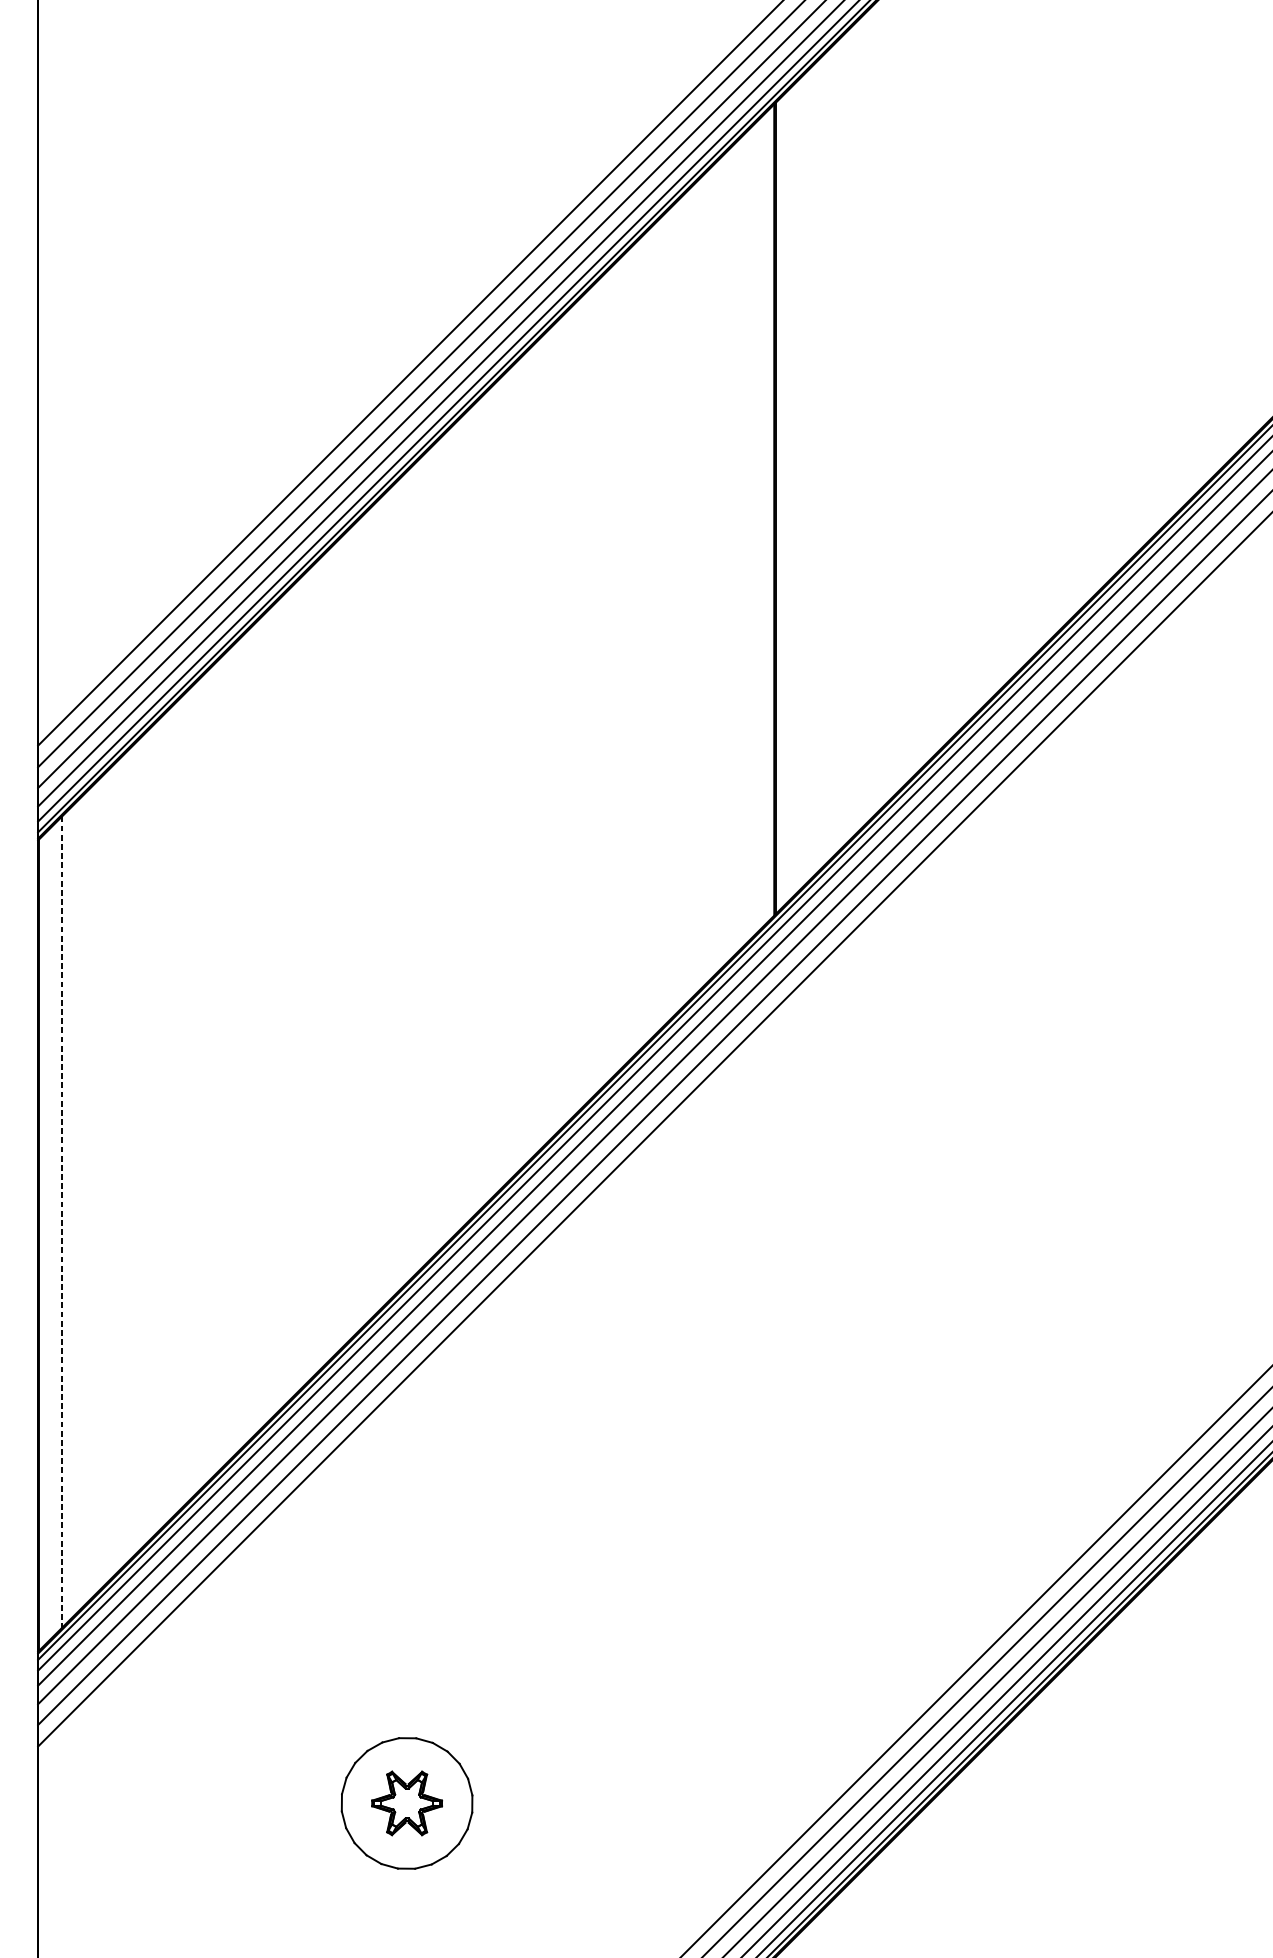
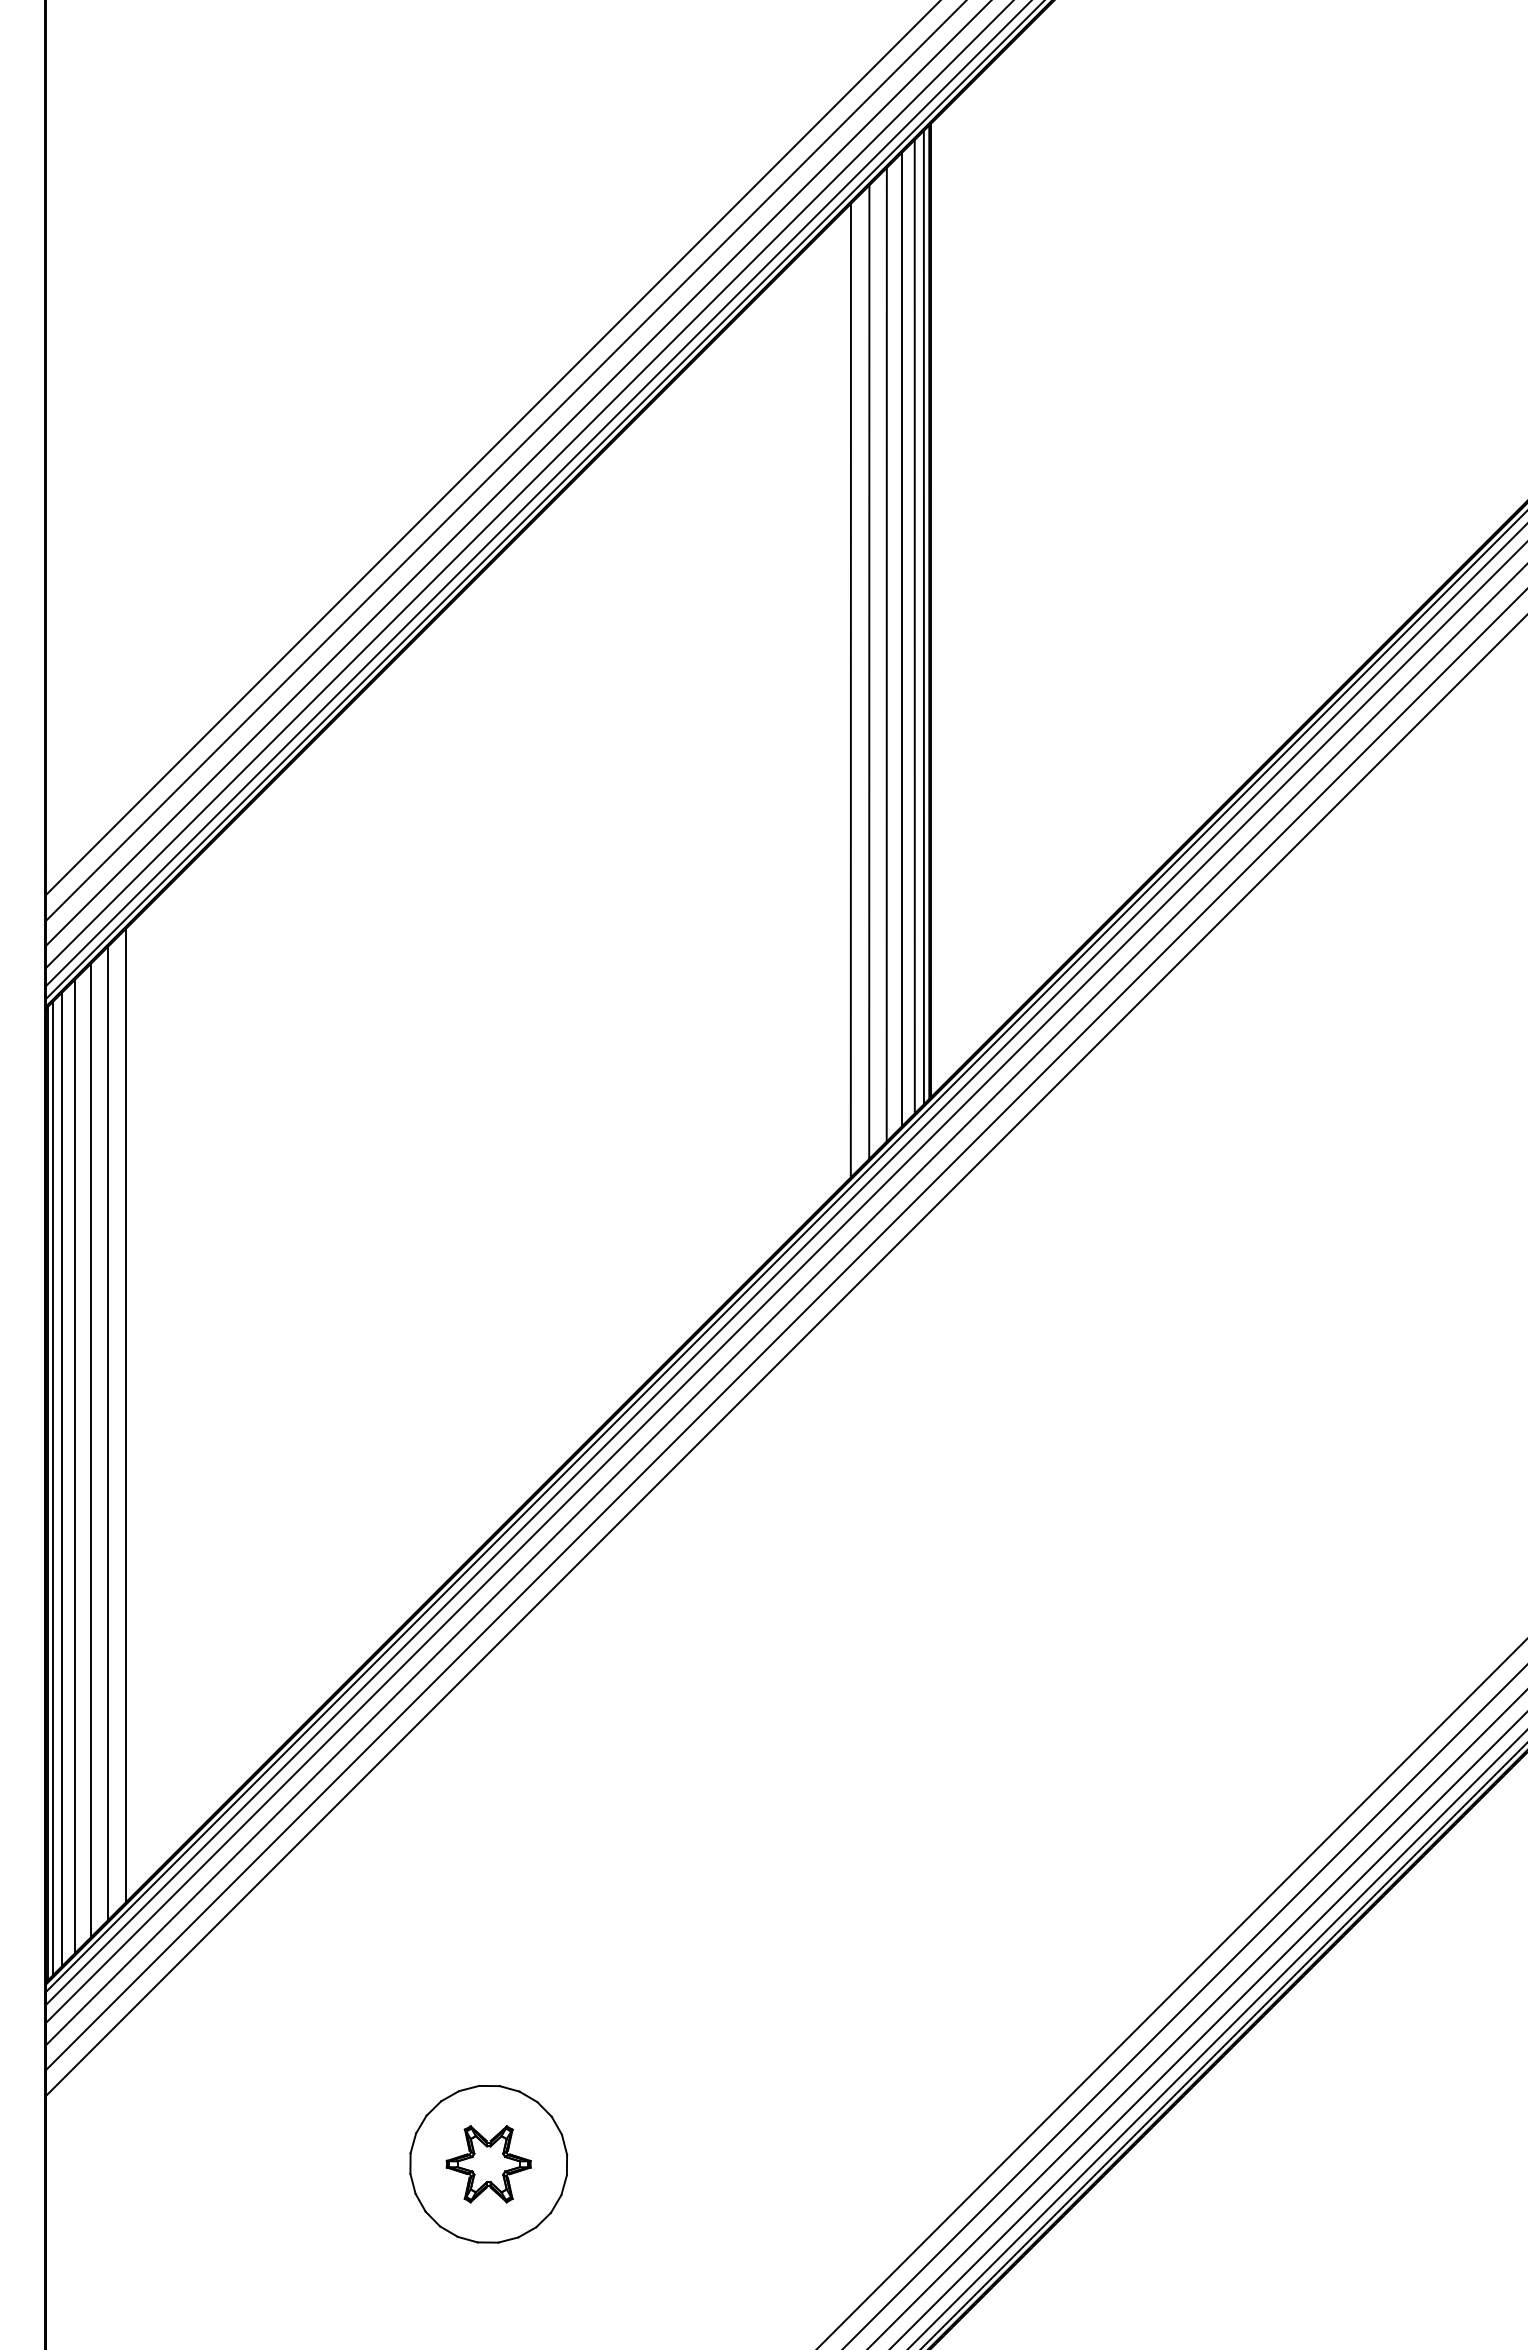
line: (769, 514) -> (923, 617), added
line: (761, 521) -> (914, 626), added
line: (751, 532) -> (902, 639), added
line: (738, 545) -> (886, 654), added
line: (724, 560) -> (869, 672), added
line: (708, 575) -> (850, 690), added
line: (105, 1178) -> (126, 1414), added
line: (90, 1194) -> (108, 1433), added
line: (75, 1208) -> (90, 1450), added
line: (61, 1221) -> (74, 1466), dashed -> solid
line: (51, 1232) -> (62, 1479), added
line: (43, 1240) -> (52, 1488), added

